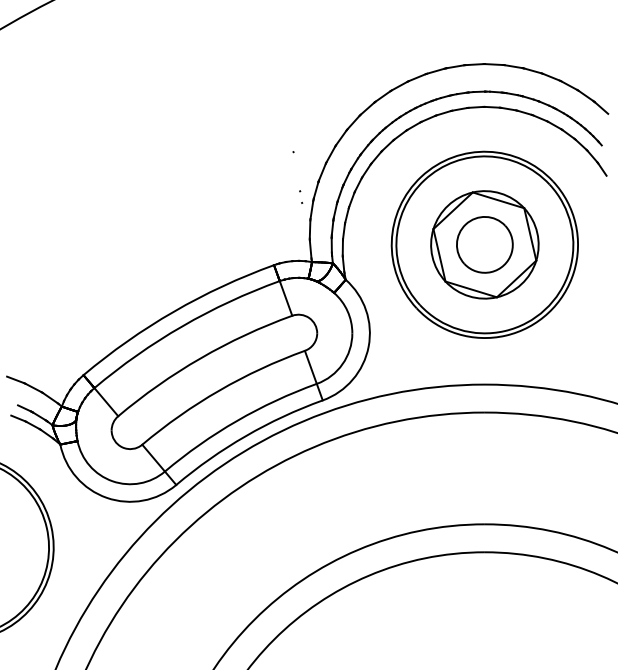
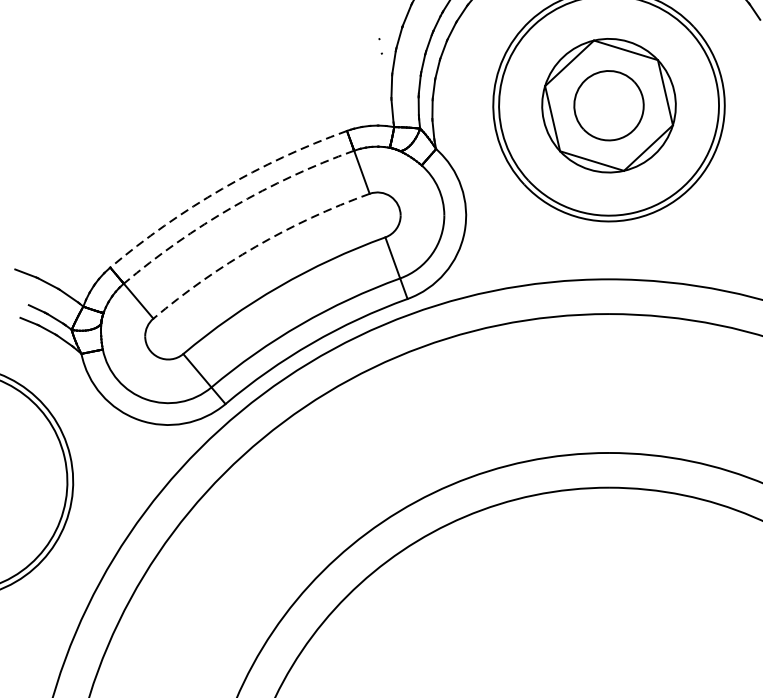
arc: (173, 311) -> (222, 188), solid -> dashed
arc: (182, 326) -> (233, 207), solid -> dashed
arc: (200, 358) -> (255, 246), solid -> dashed

